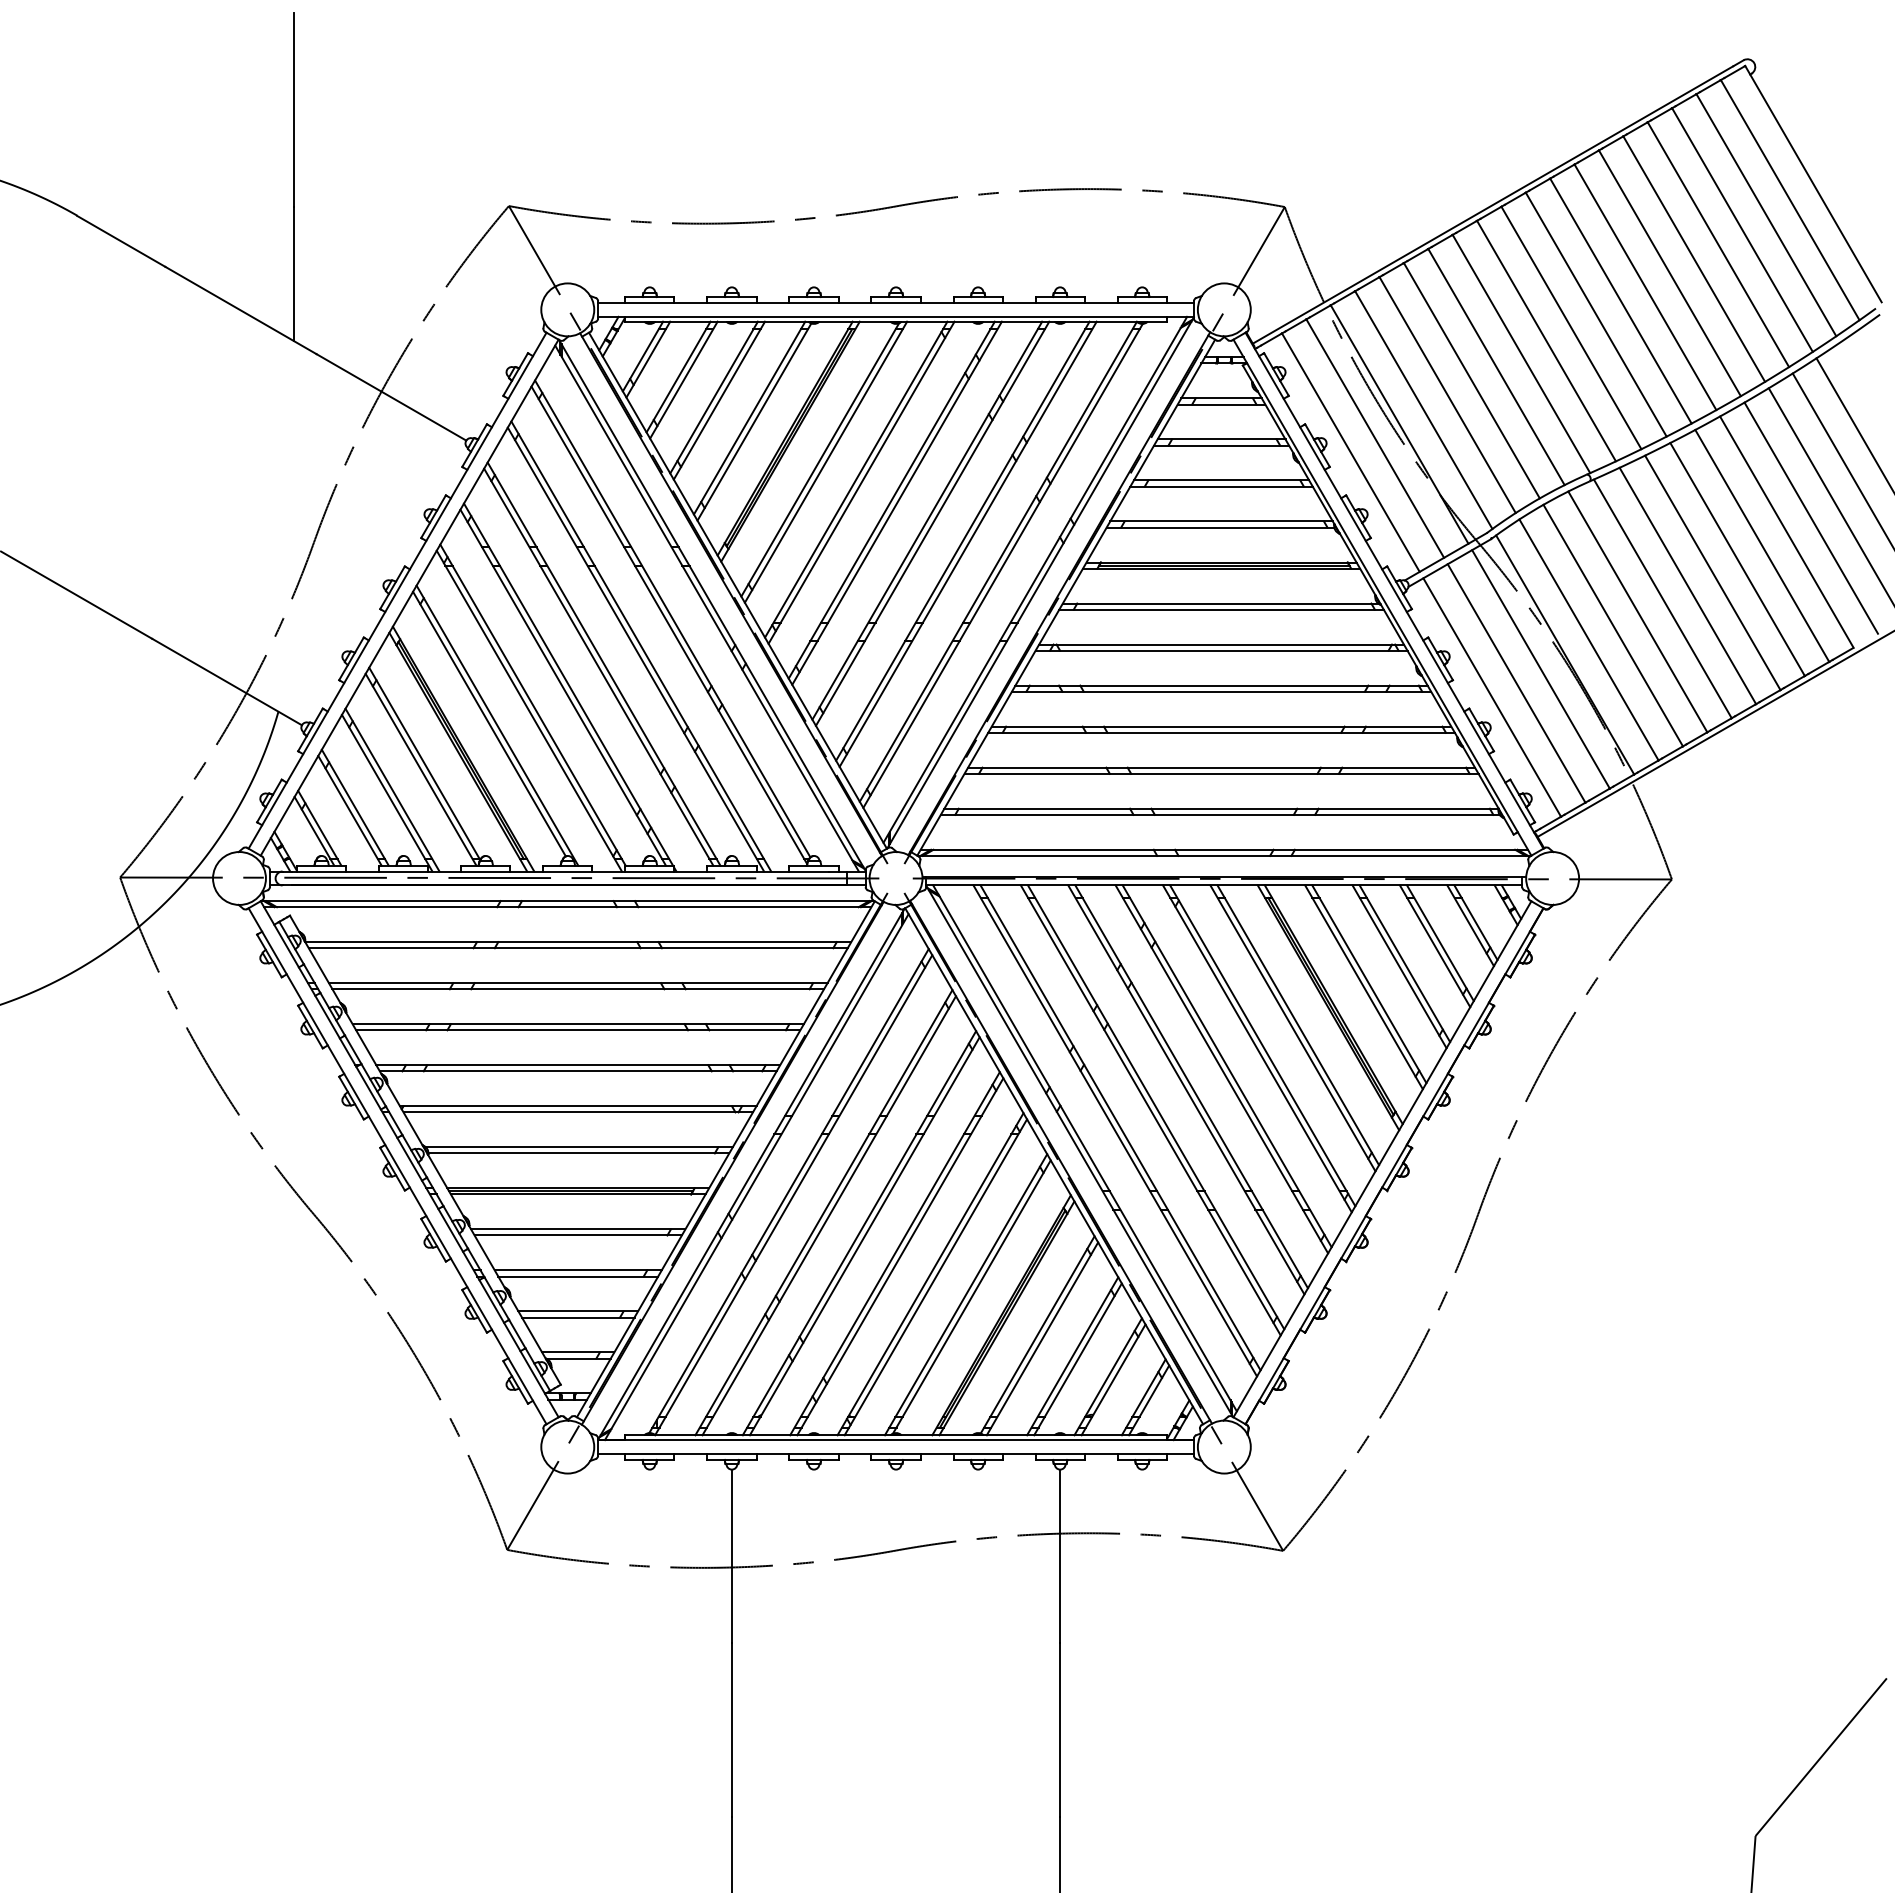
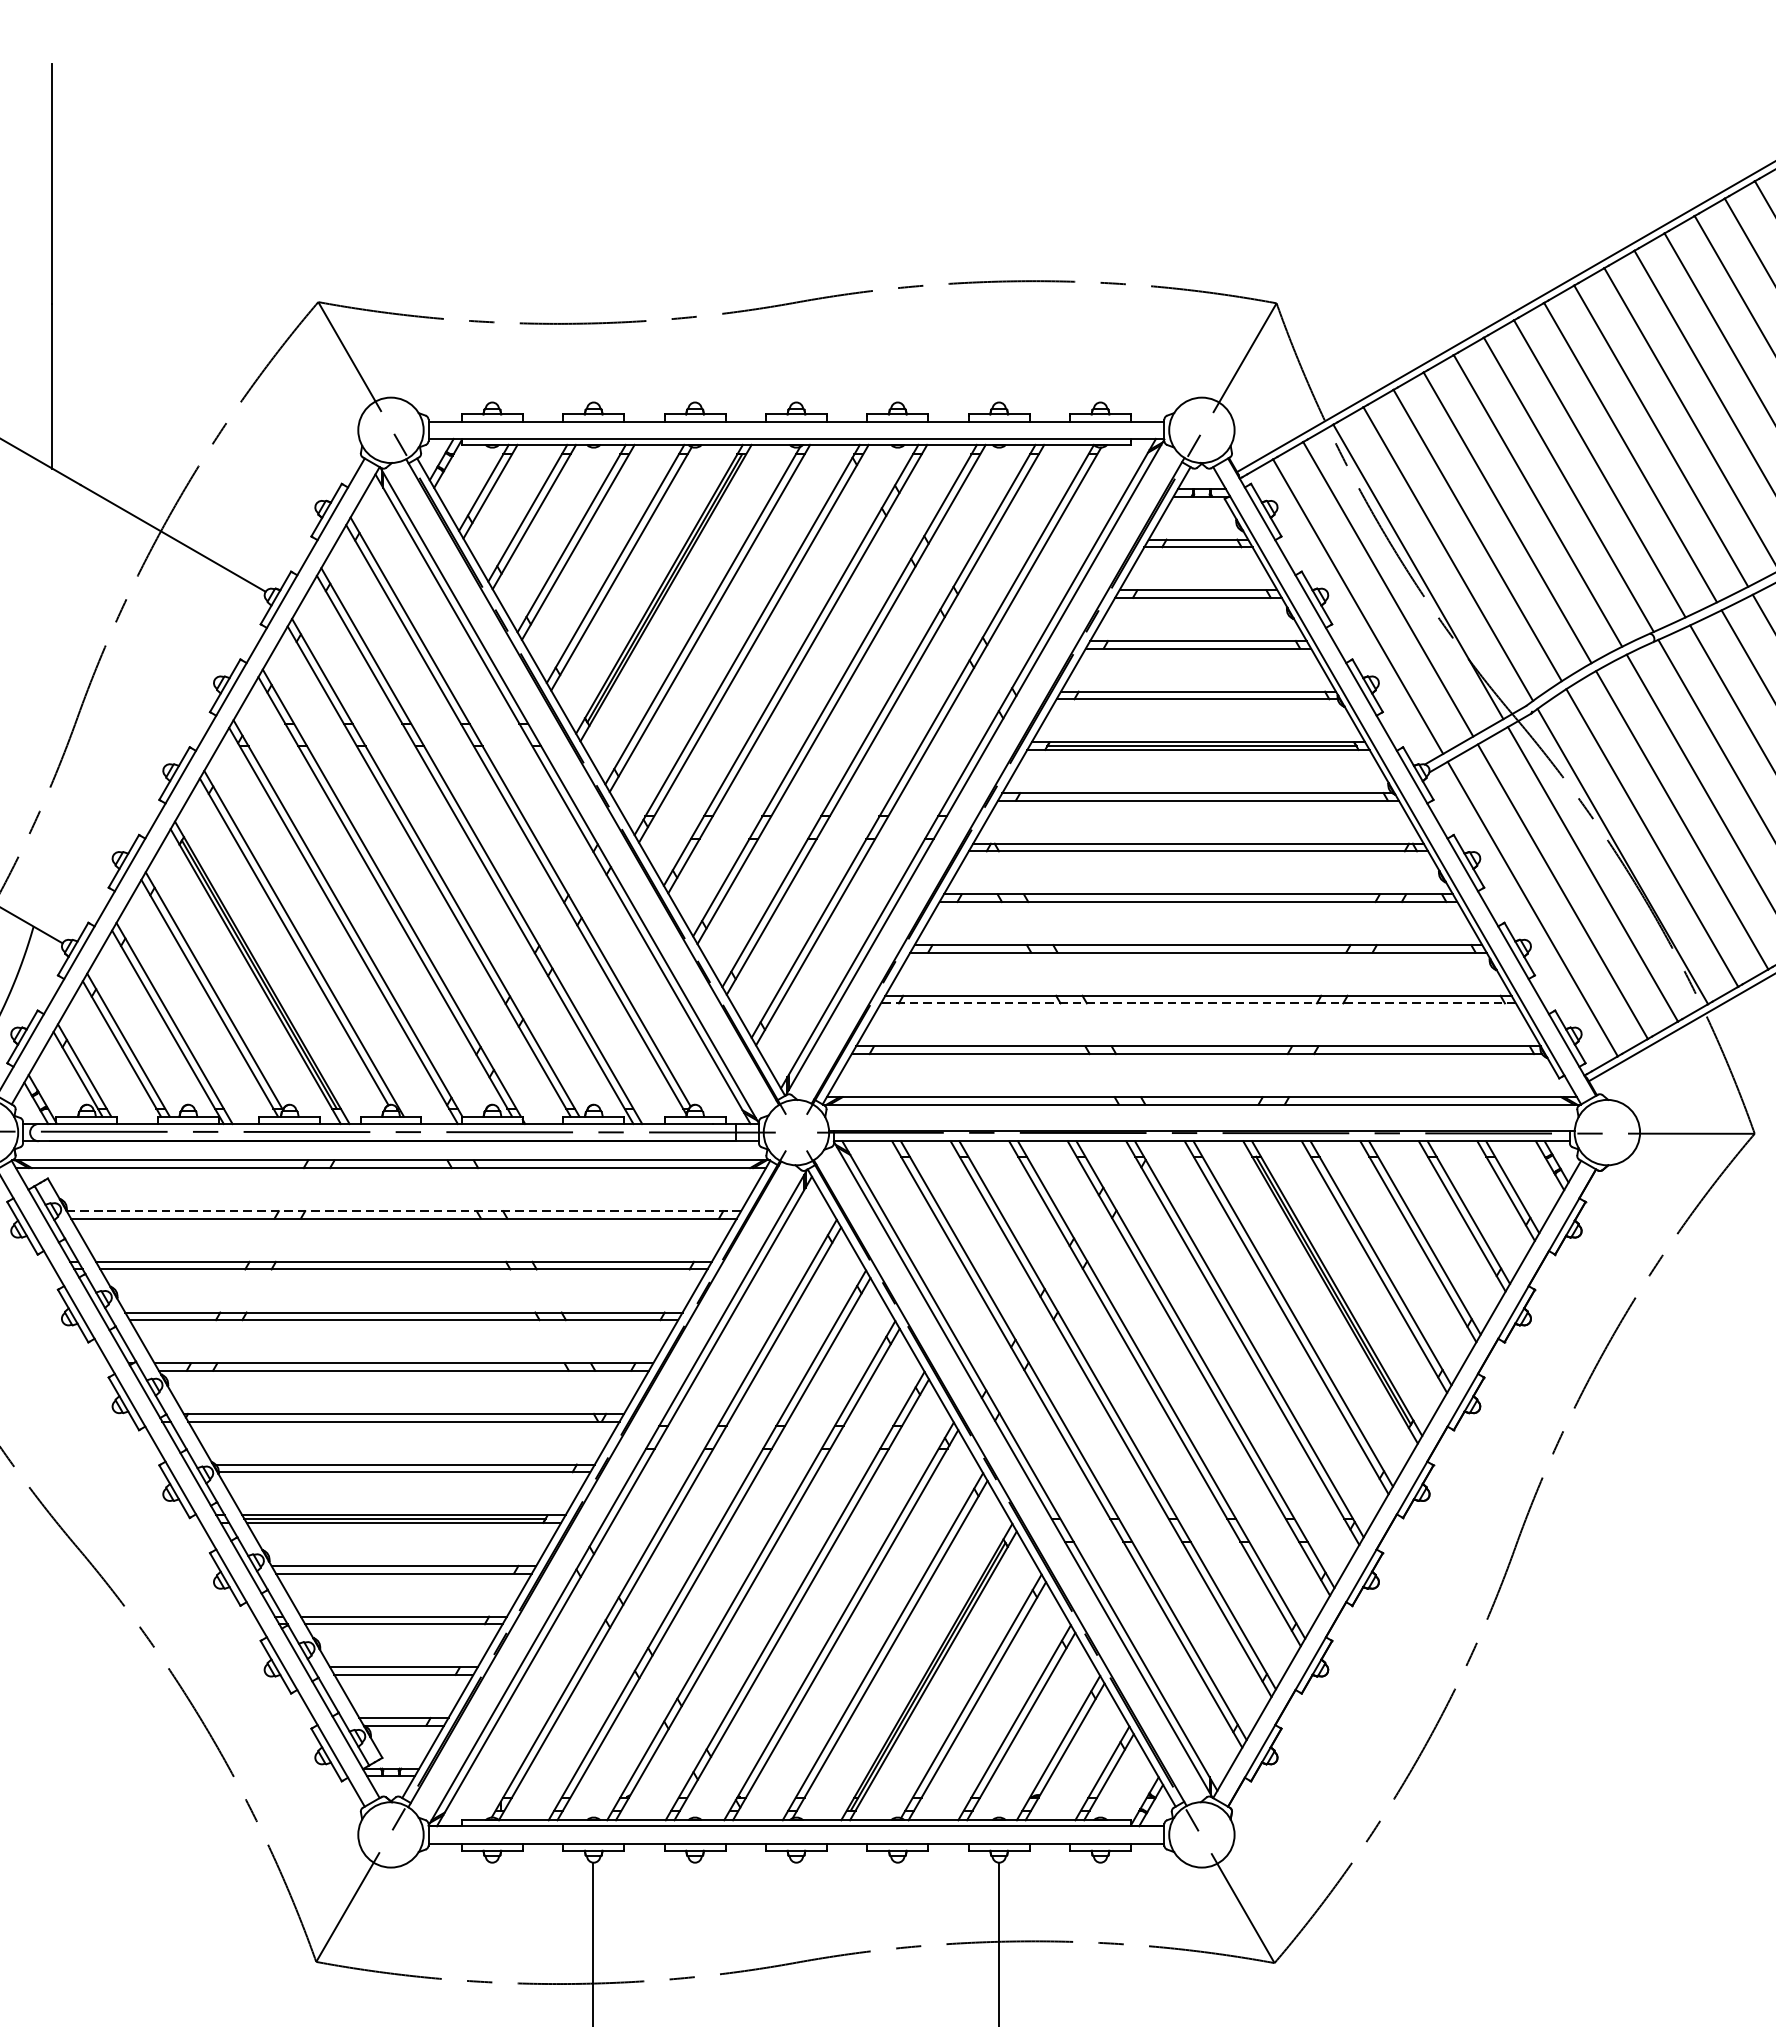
line: (1221, 773) -> (1198, 1002), solid -> dashed
line: (578, 942) -> (404, 1211), solid -> dashed

